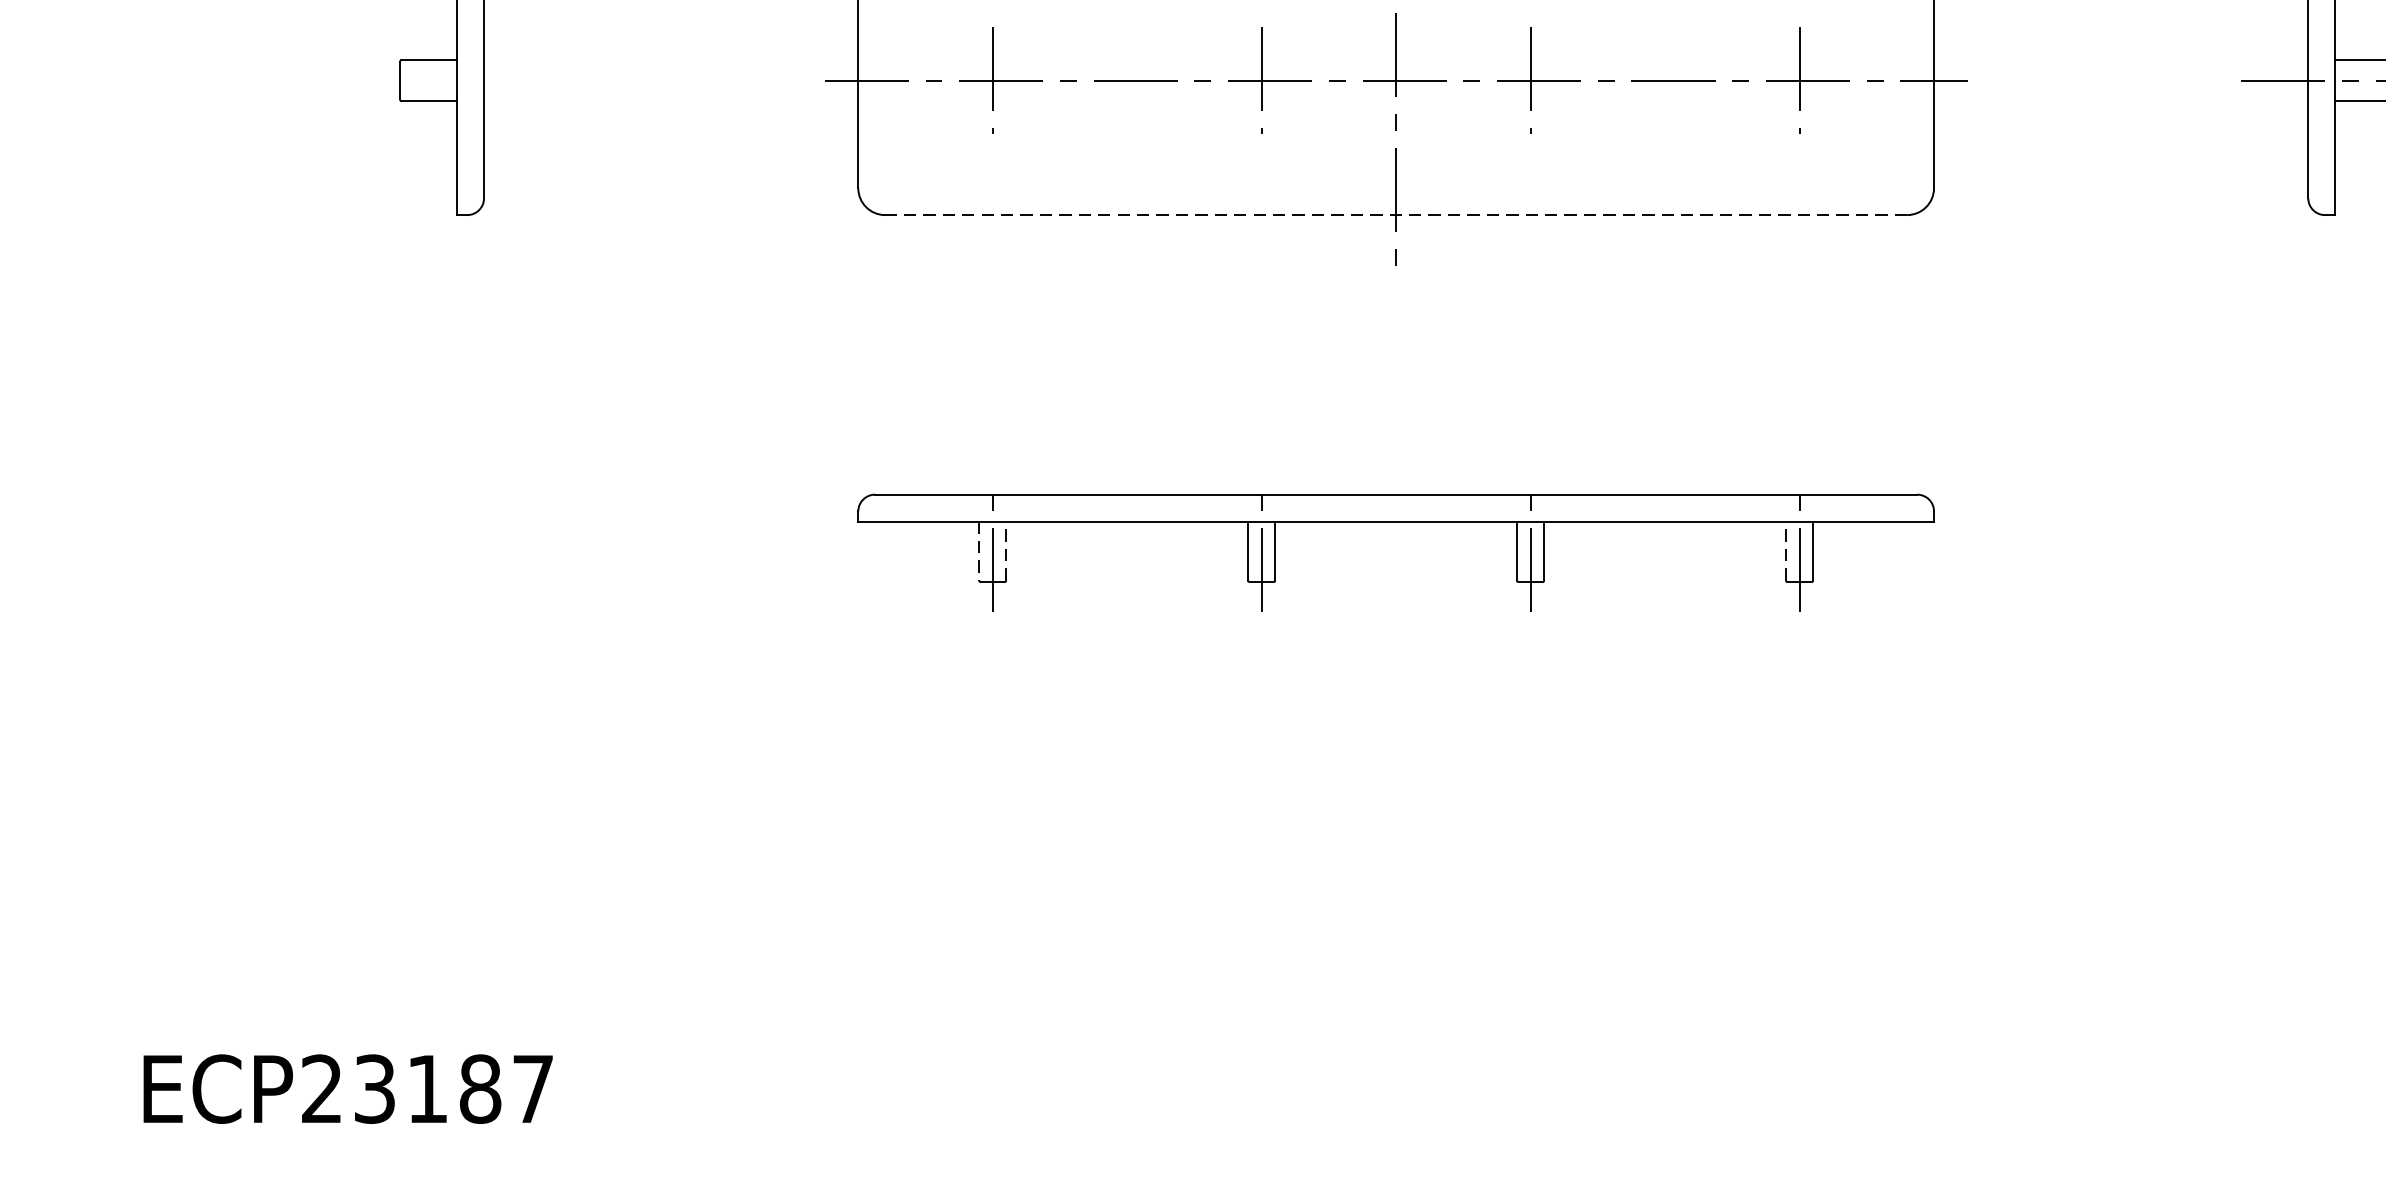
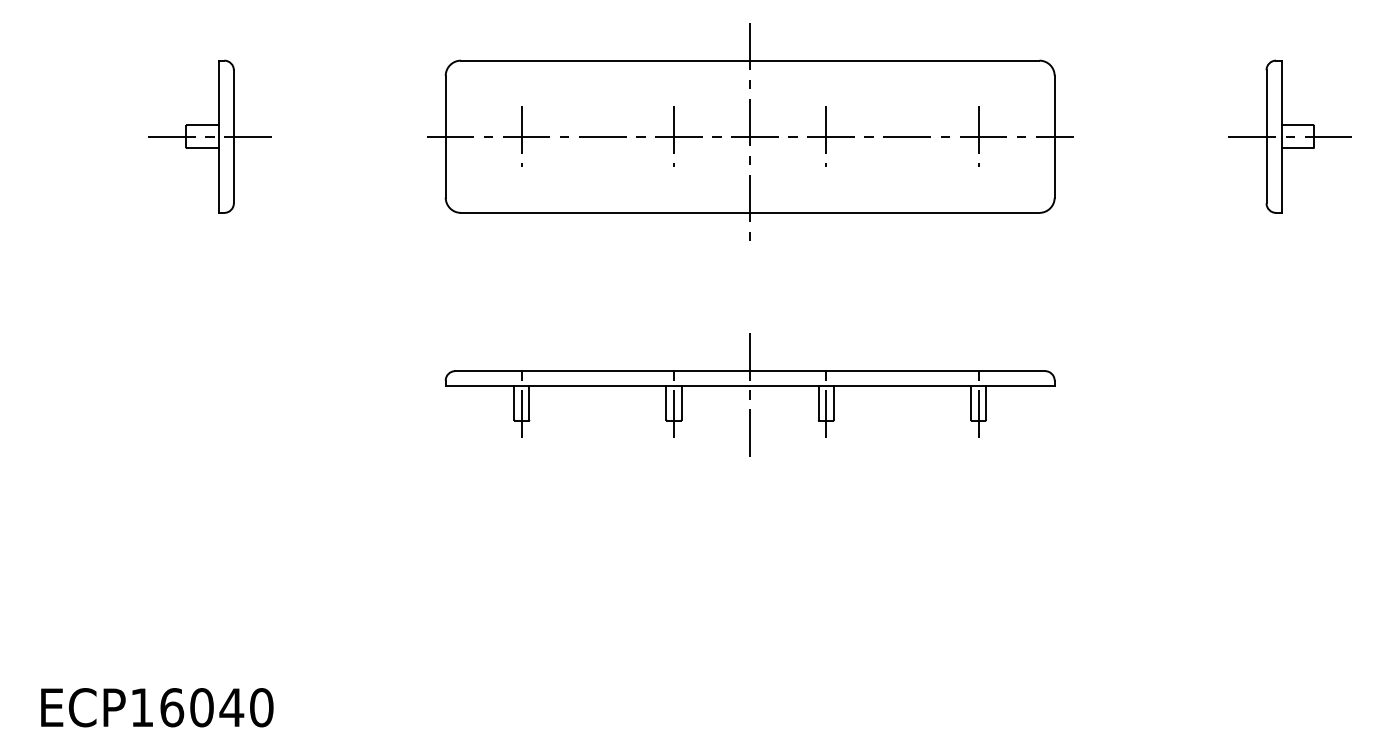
line: (441, 80) -> (209, 136), added
line: (1394, 214) -> (749, 212), dashed -> solid
line: (1396, 535) -> (750, 394), added
line: (979, 551) -> (514, 403), dashed -> solid
line: (1006, 551) -> (529, 403), dashed -> solid
line: (1785, 551) -> (970, 403), dashed -> solid
text: (426, 1088) -> (201, 707), ECP23187 -> ECP16040

